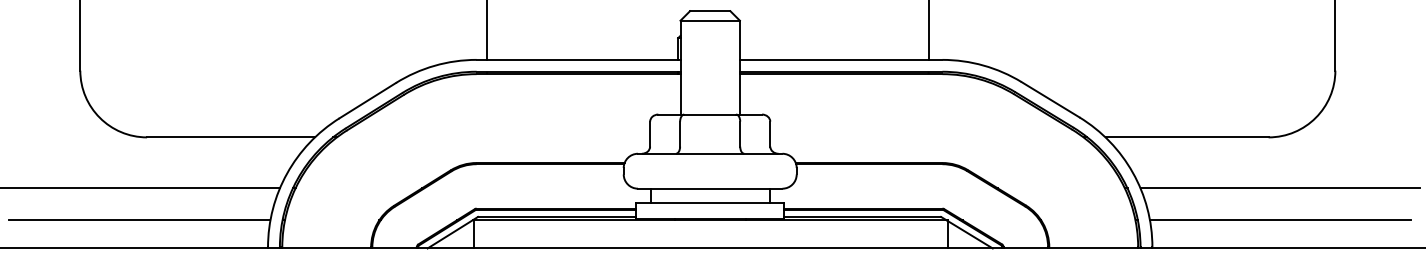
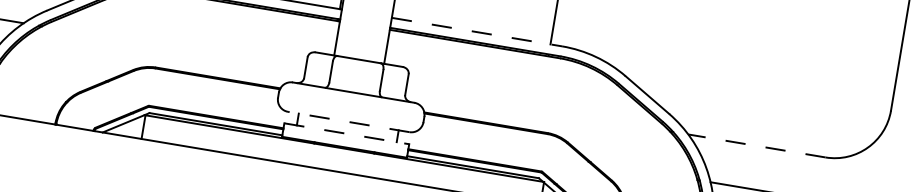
line: (841, 59) -> (477, 31), solid -> dashed
line: (1187, 137) -> (757, 146), solid -> dashed
line: (709, 188) -> (348, 121), solid -> dashed
line: (710, 202) -> (347, 133), solid -> dashed

